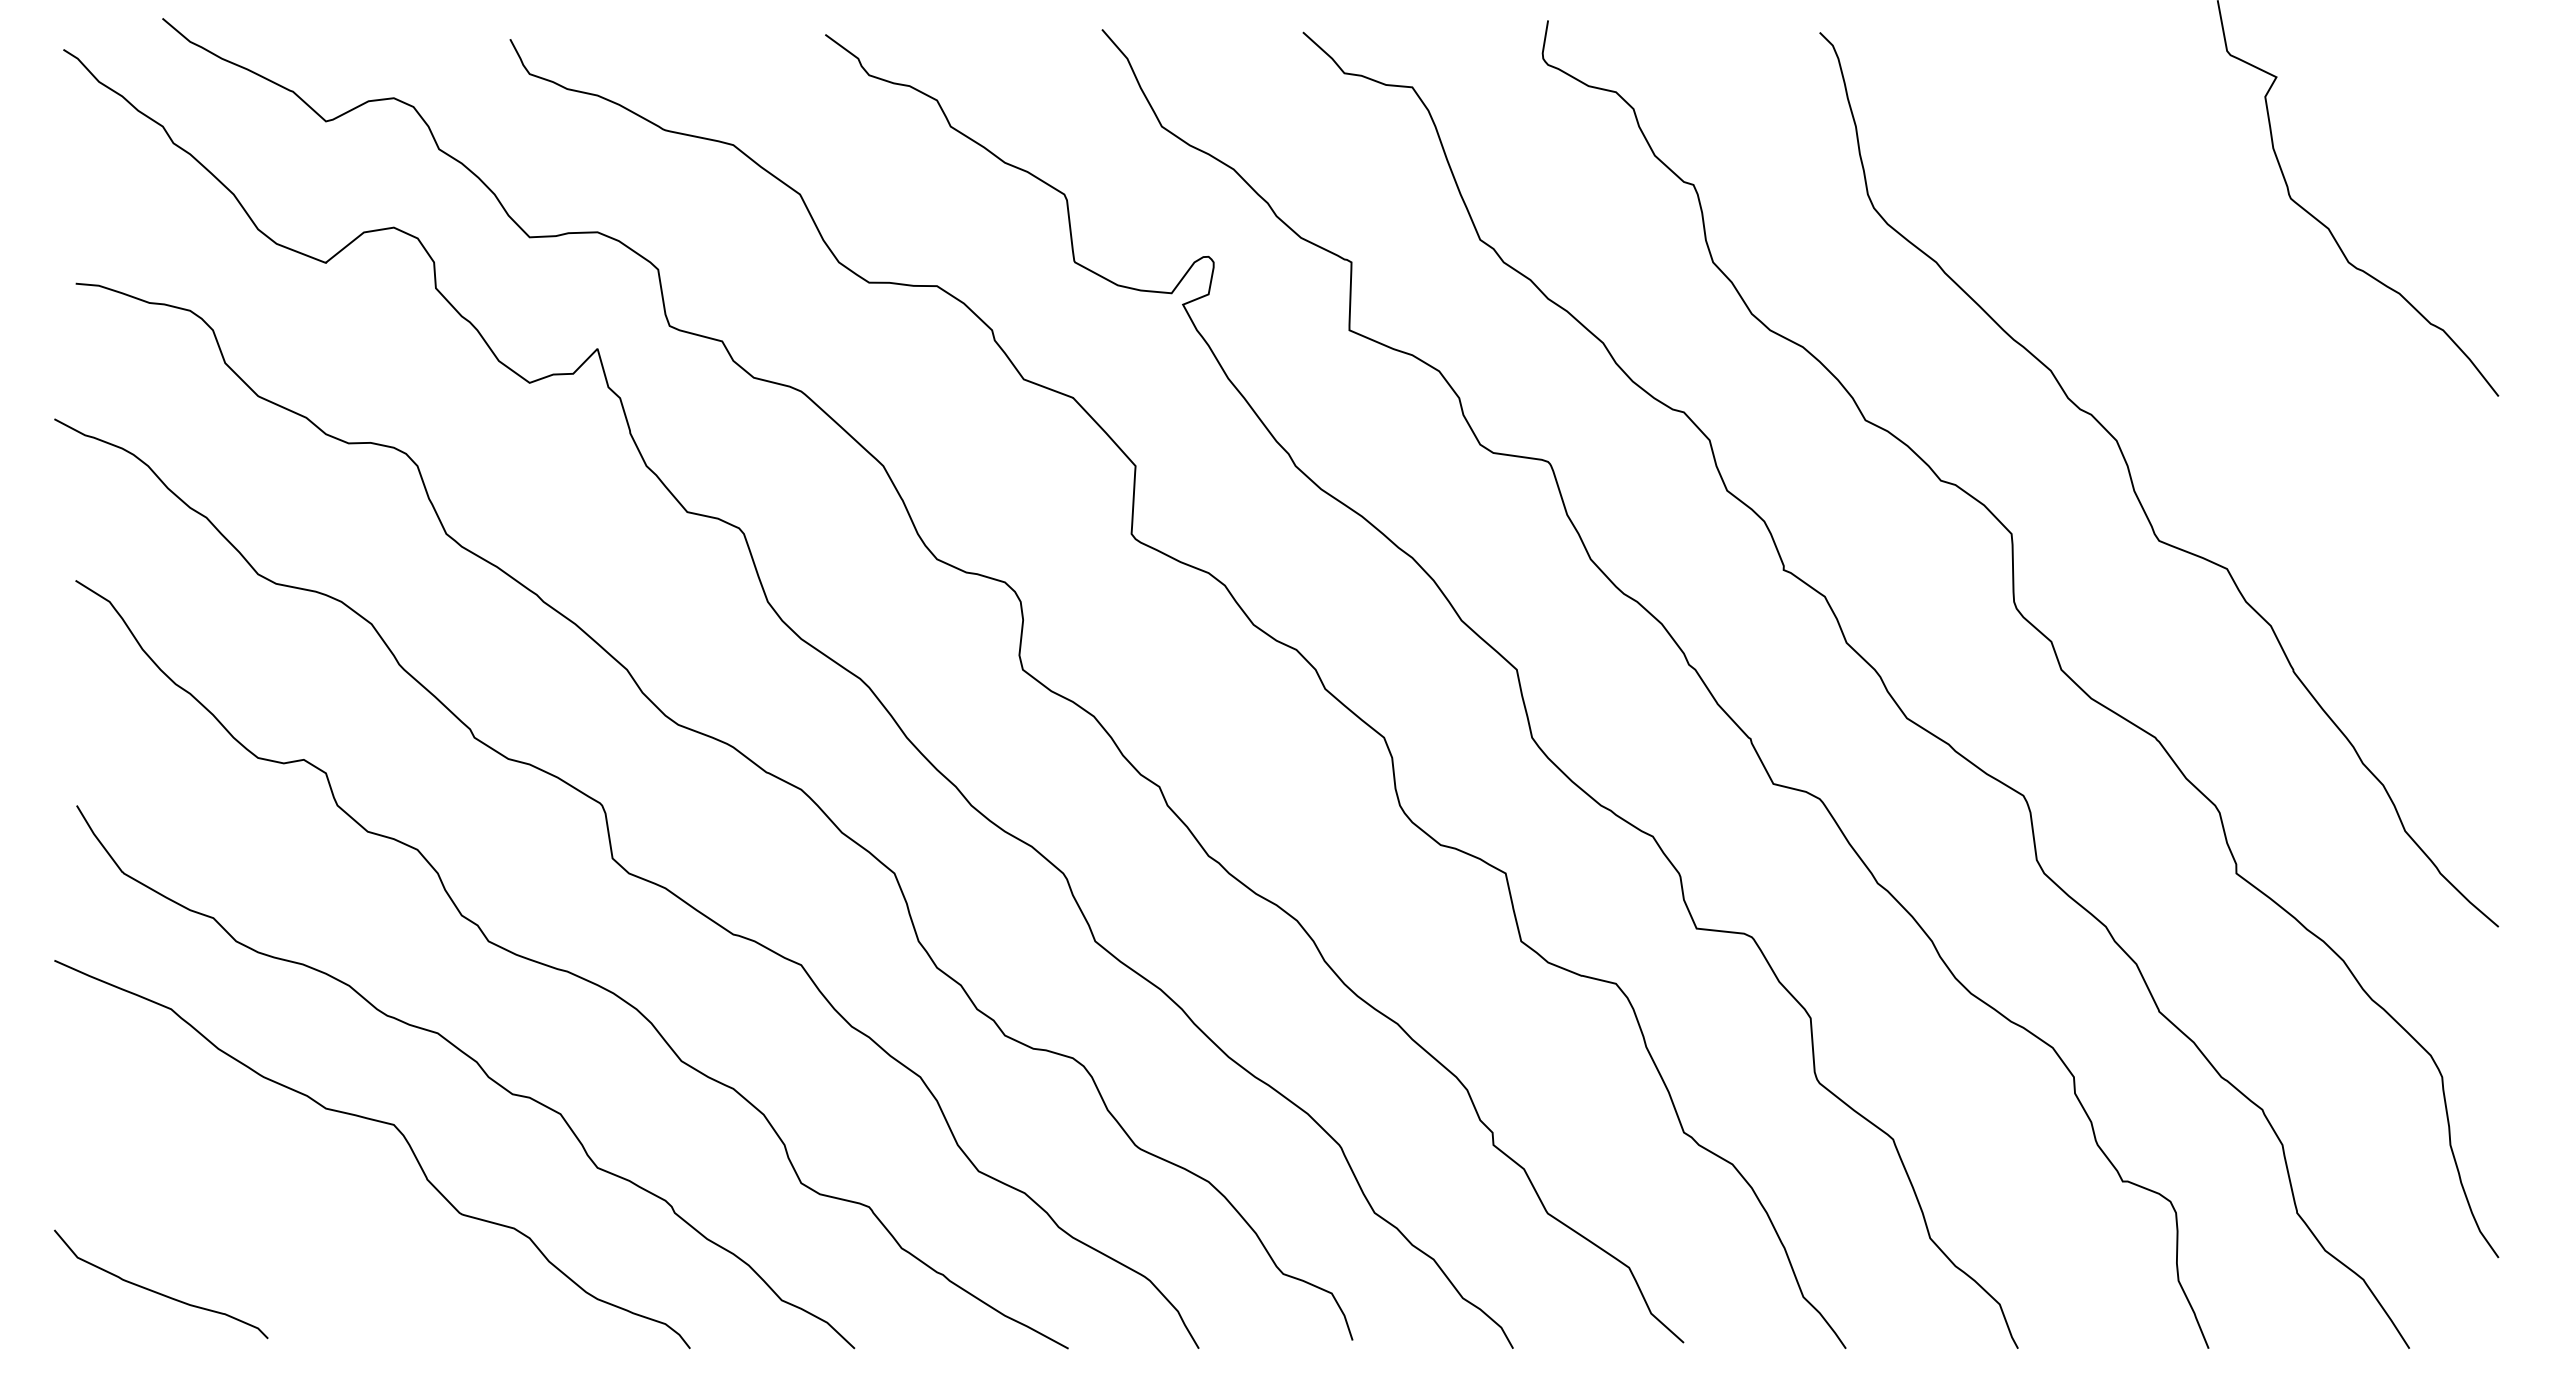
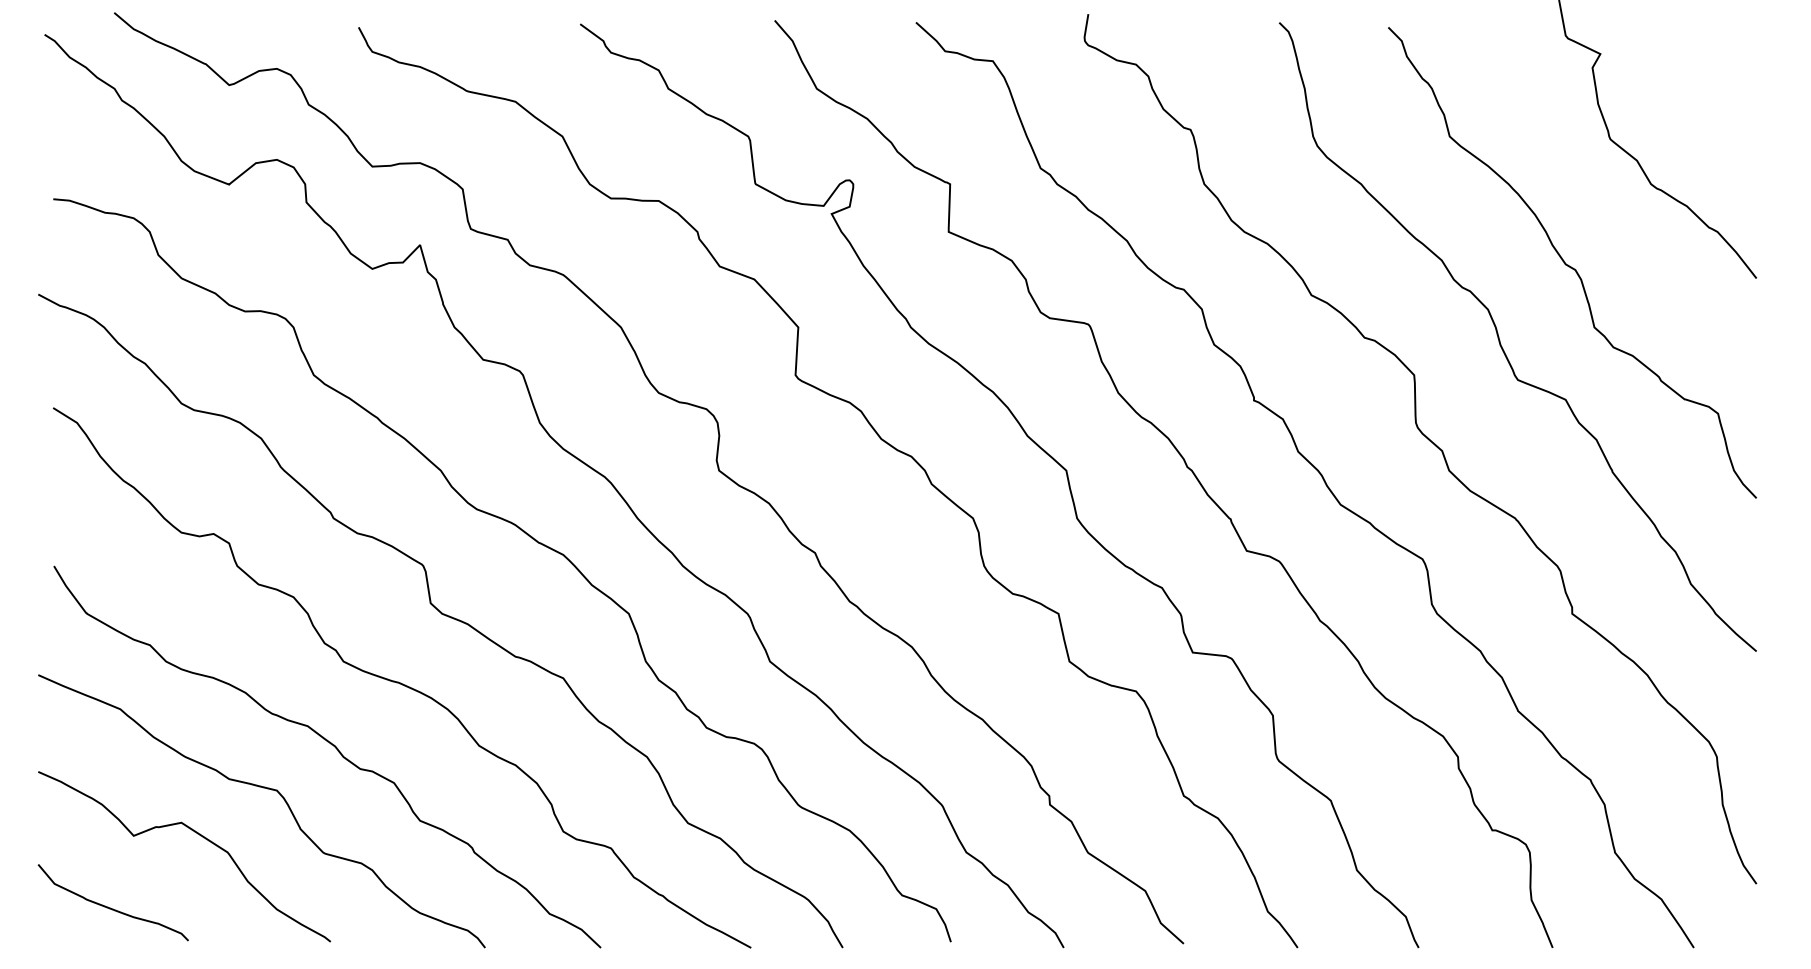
curve: (2234, 379) -> (1570, 266), added
curve: (283, 1188) -> (199, 835), added

